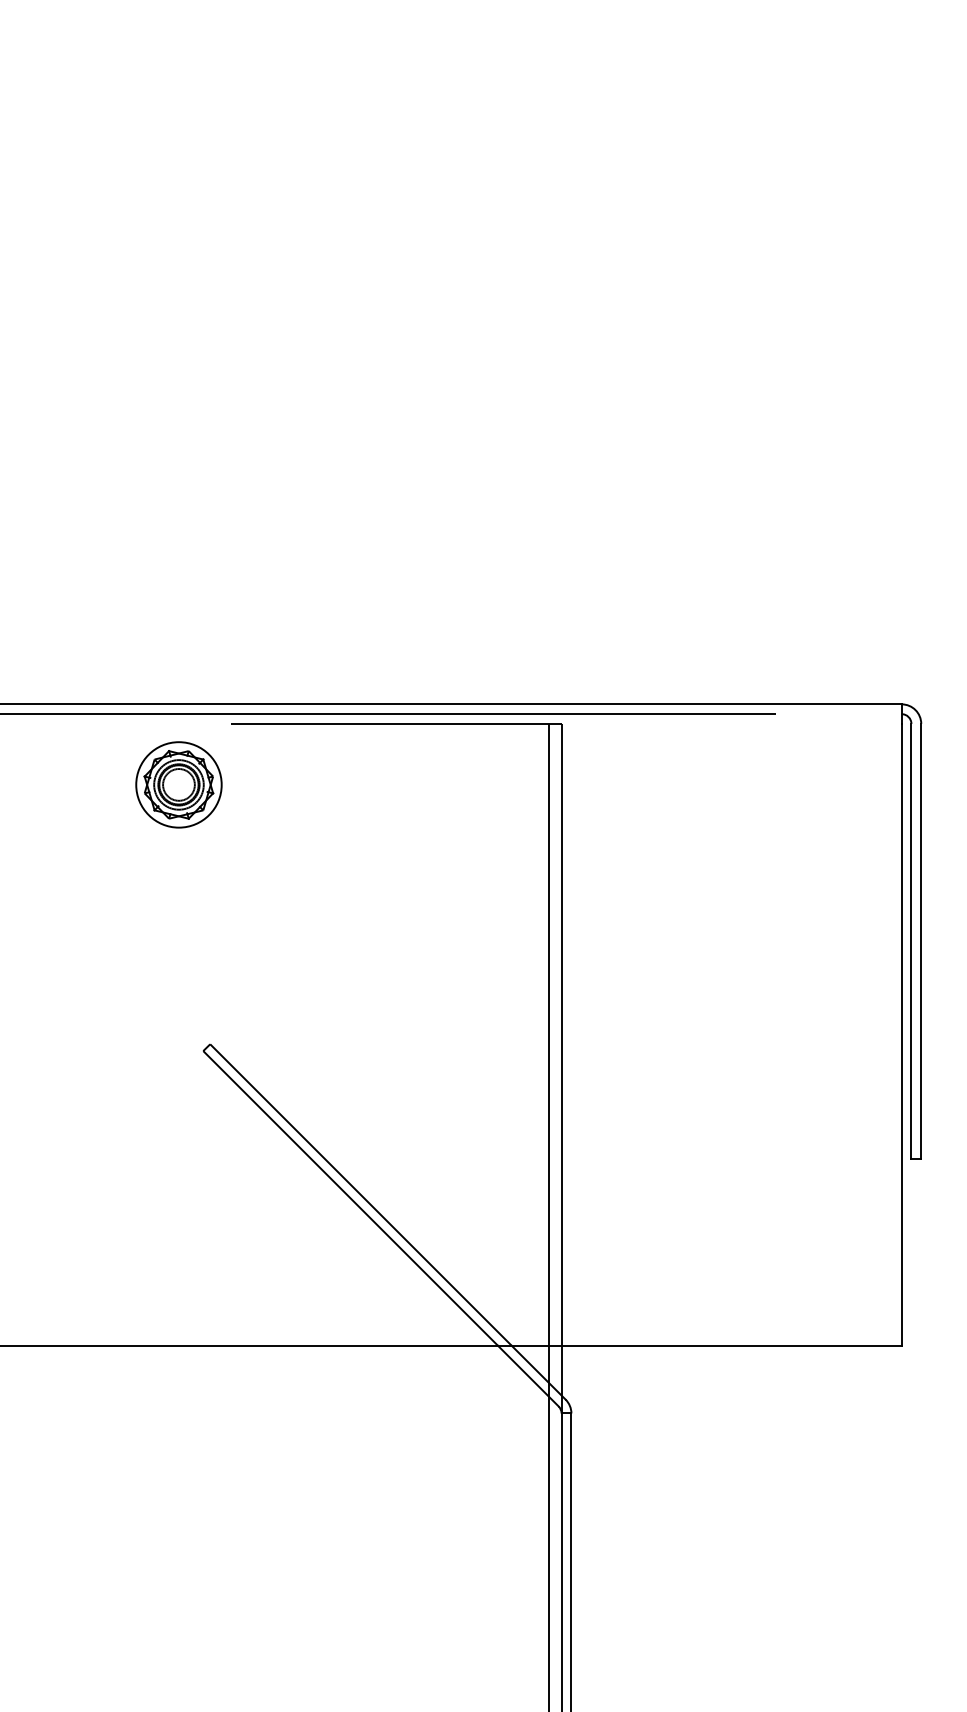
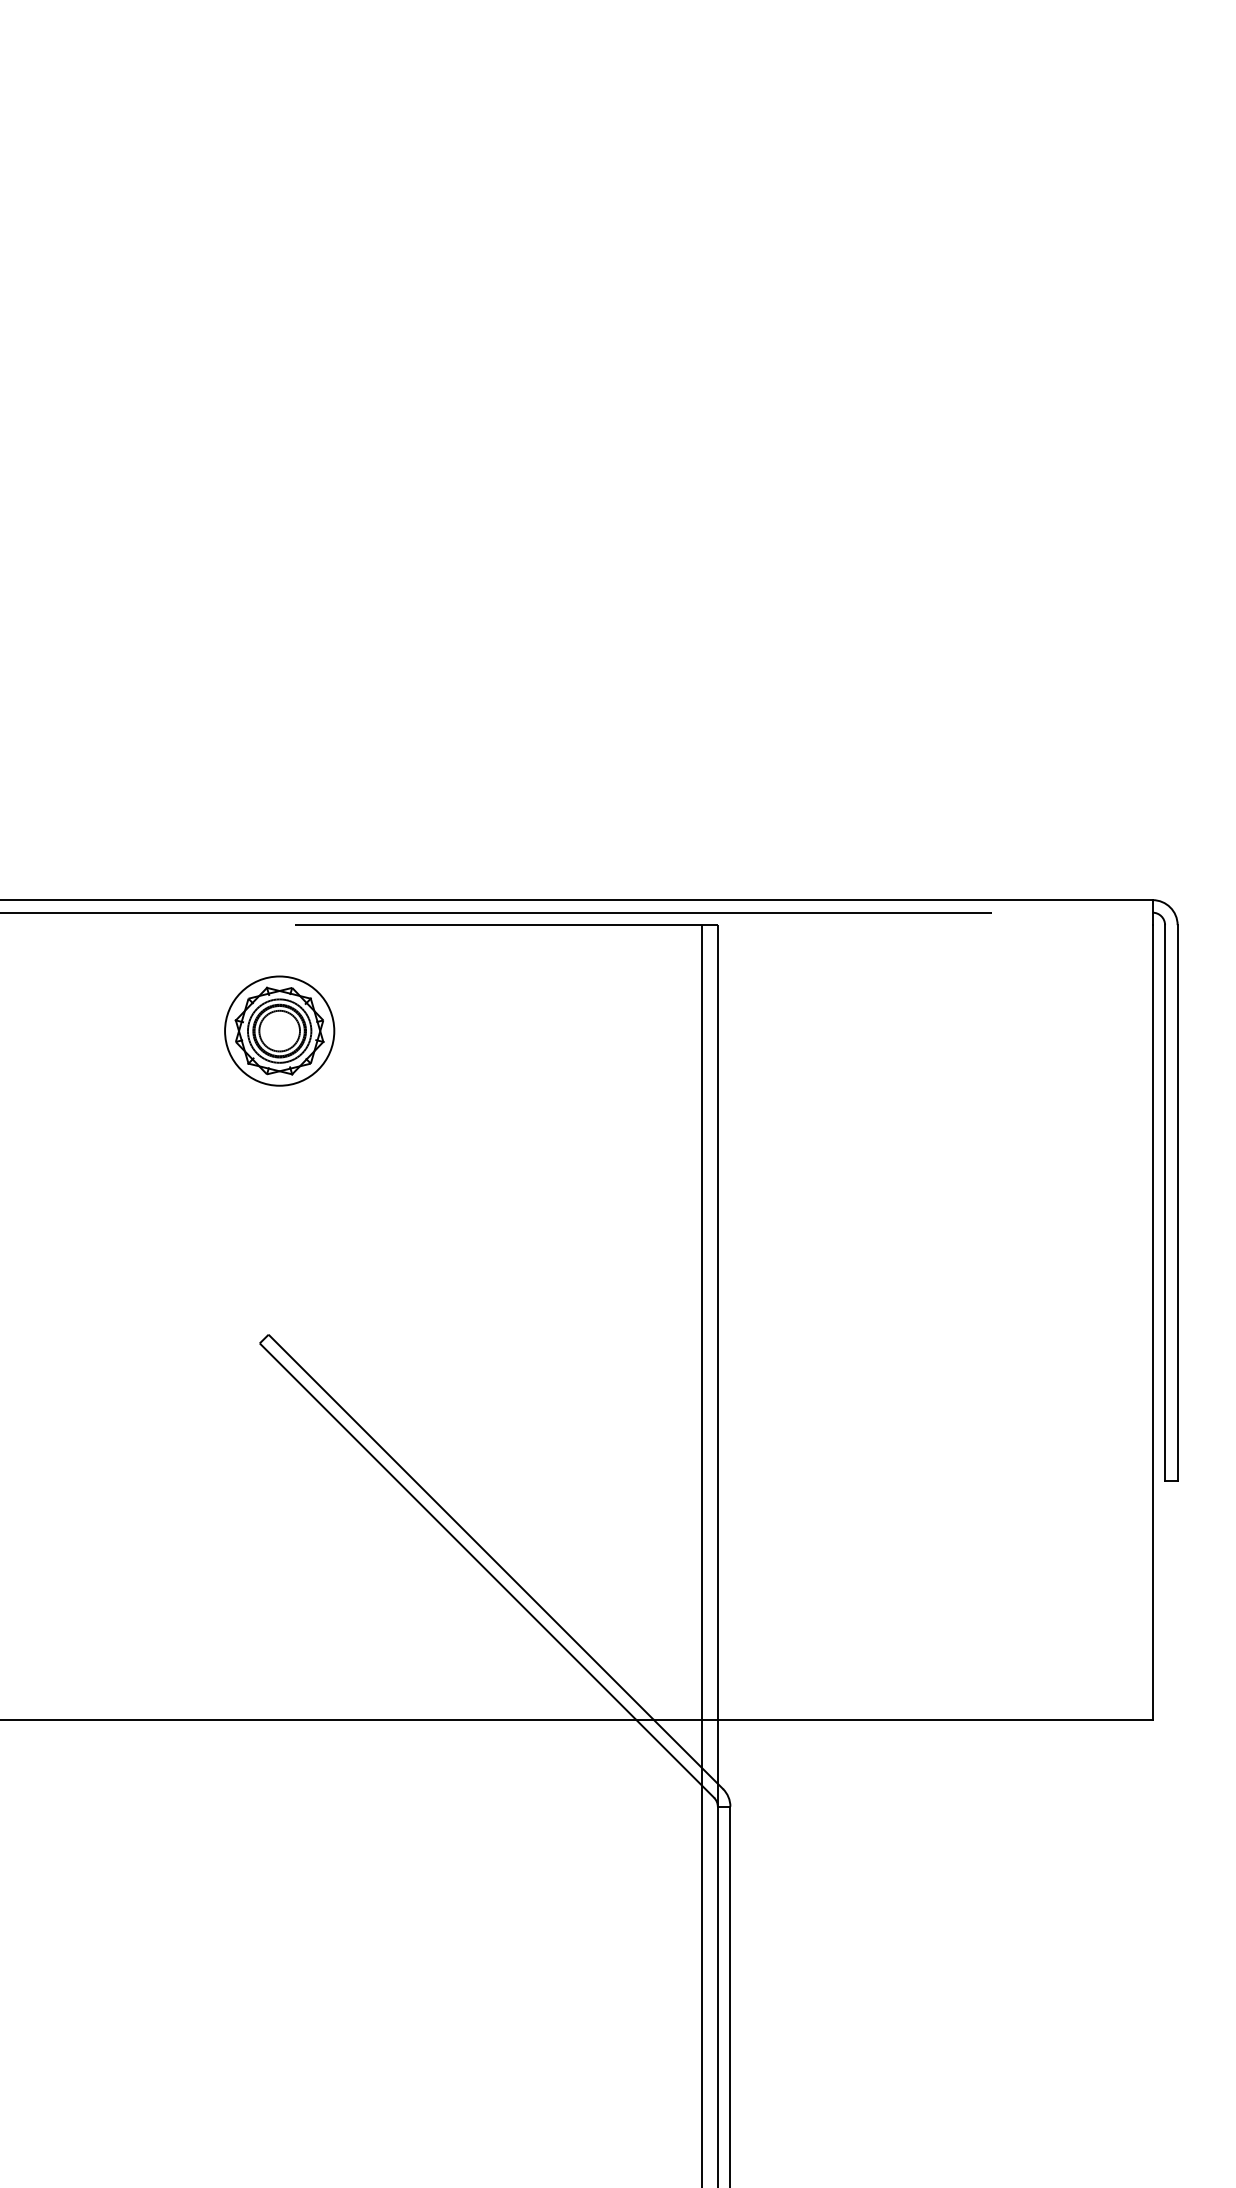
part: (178, 784) -> (279, 1030), moved

